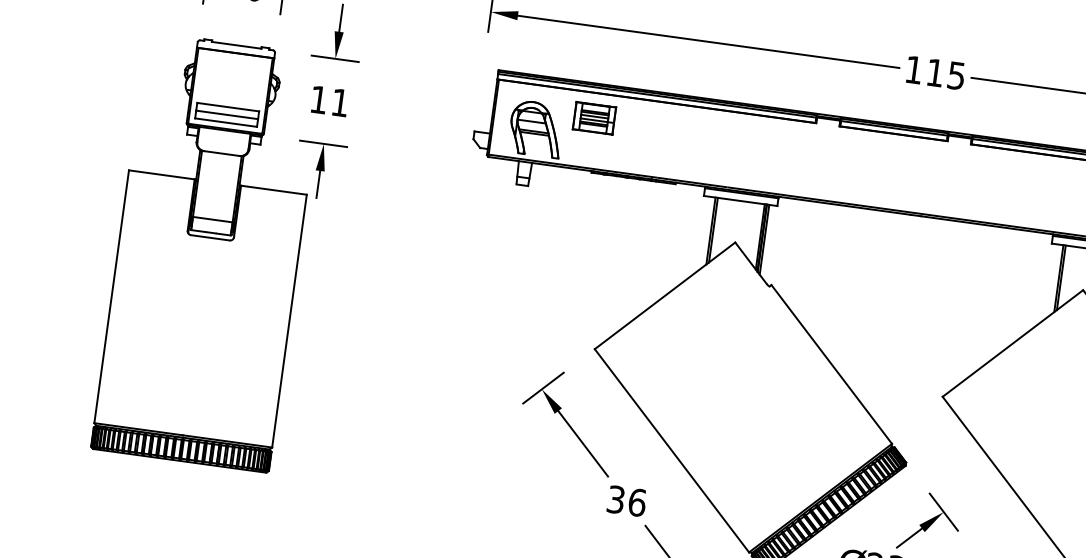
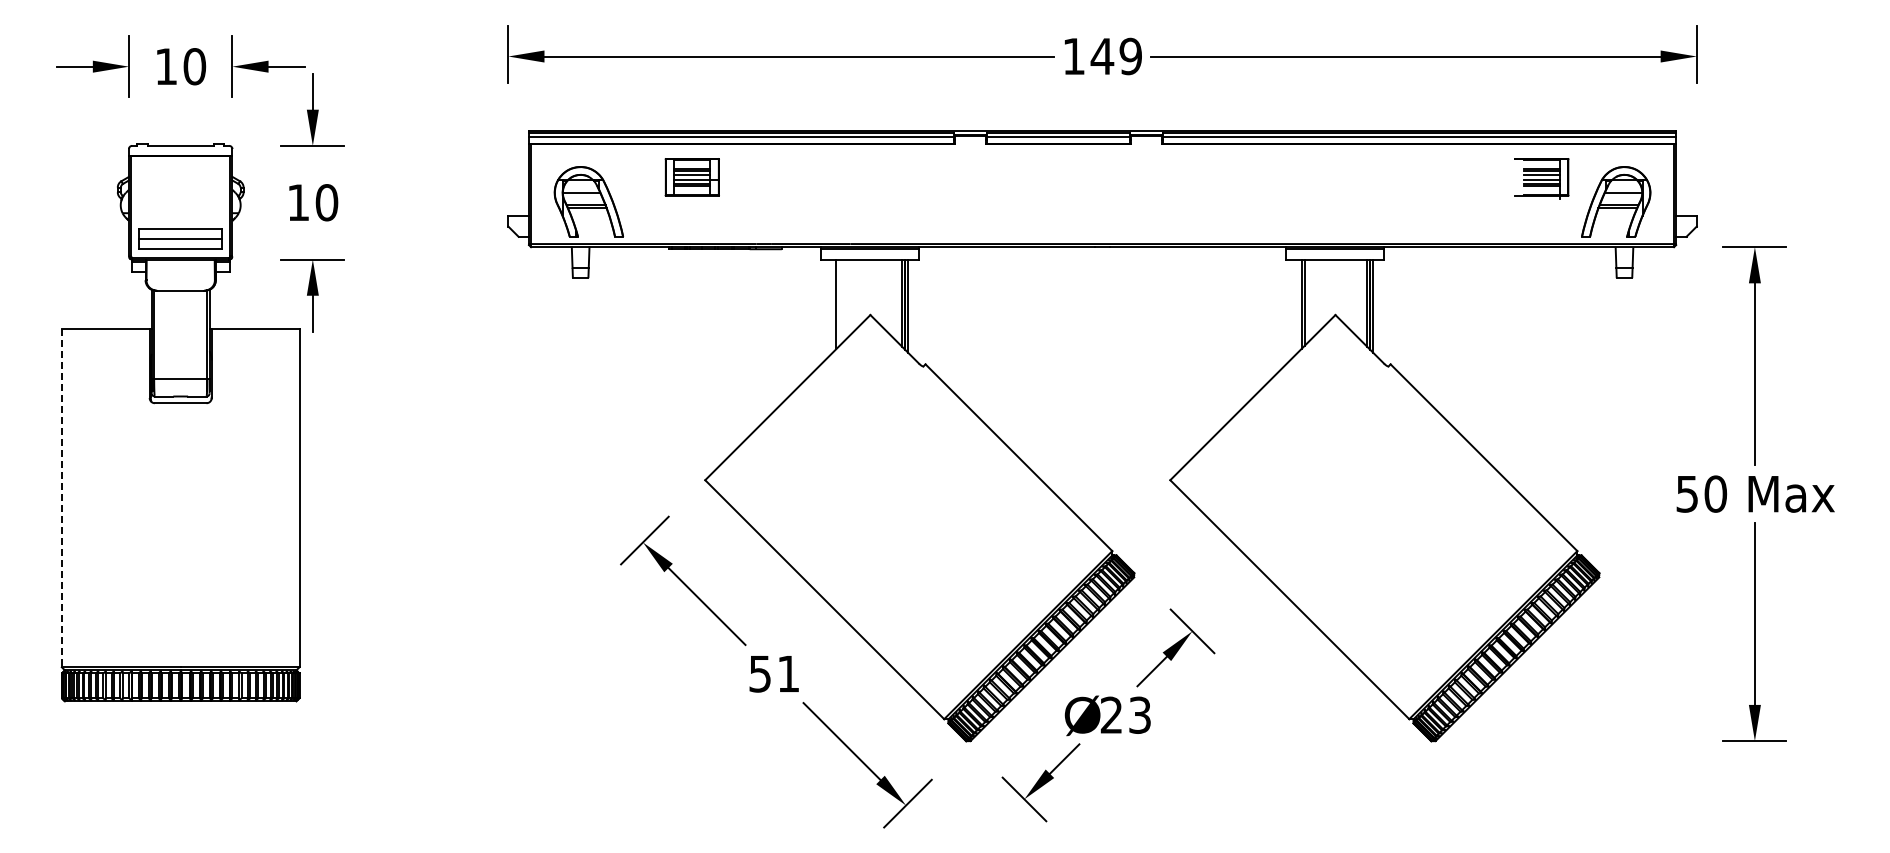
text: (945, 73) -> (1115, 55), 115 -> 149
text: (339, 102) -> (326, 202), 11 -> 10
part: (593, 118) -> (691, 177), moved
line: (713, 229) -> (839, 302), removed
line: (111, 296) -> (61, 498), solid -> dashed
text: (627, 500) -> (775, 673), 36 -> 51

